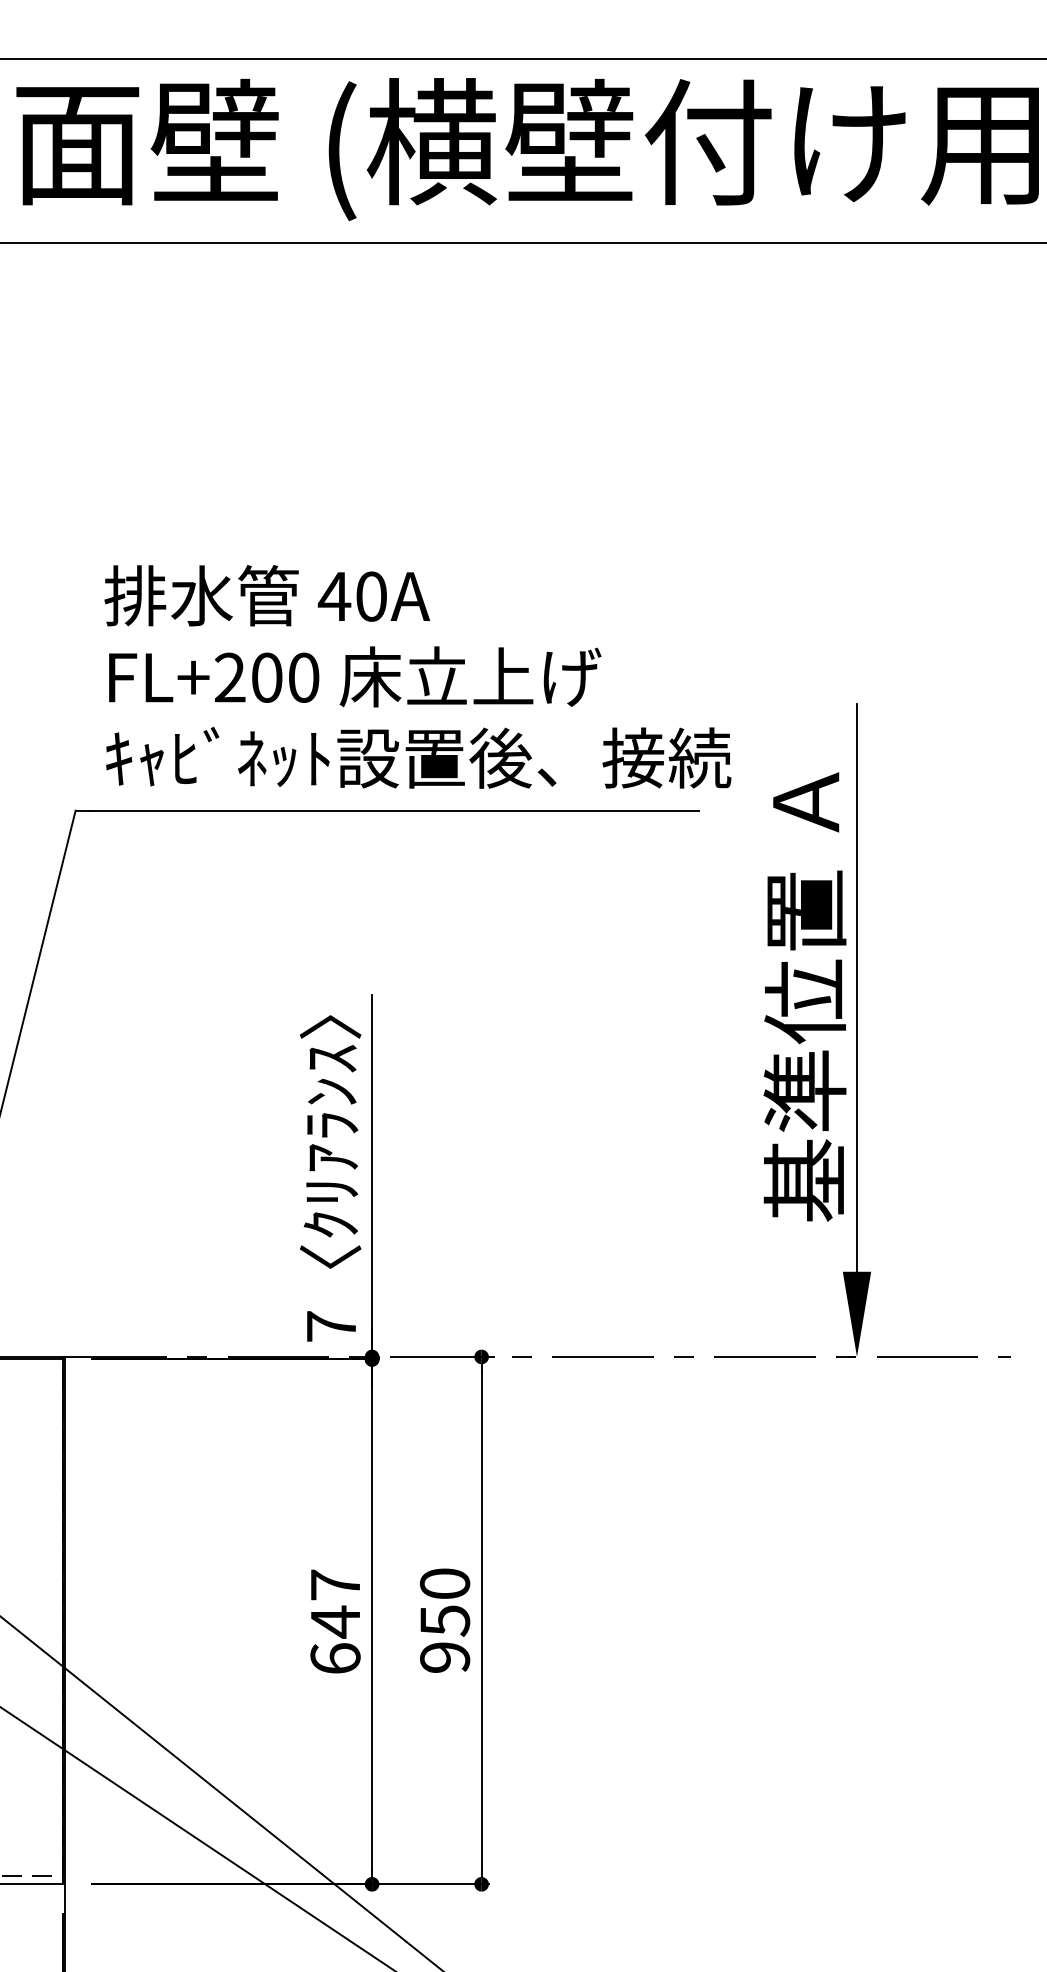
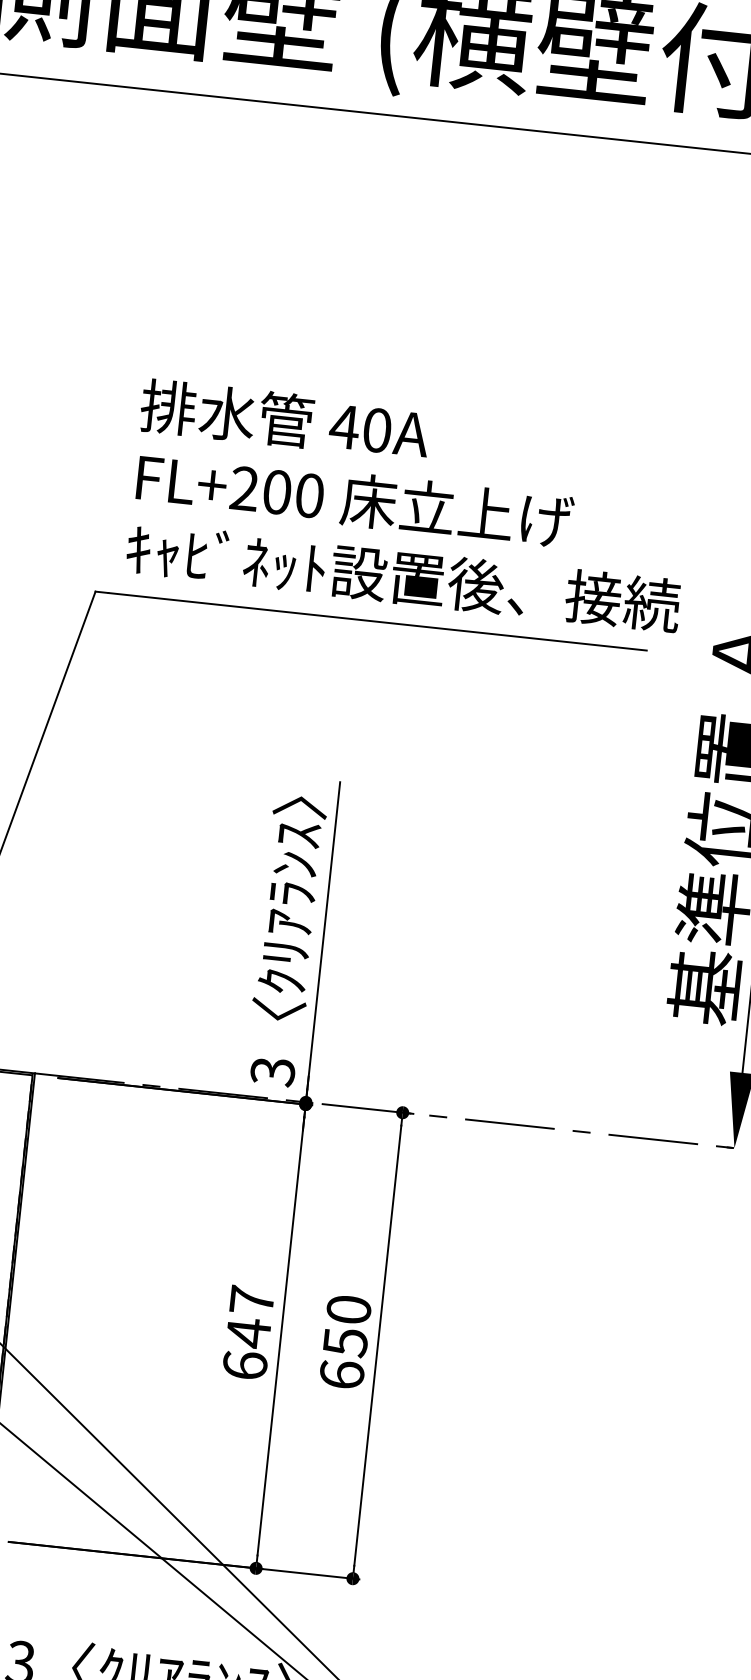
text: (331, 1326) -> (272, 1071), 7 -> 3
text: (445, 1657) -> (342, 1374), 950 -> 650

